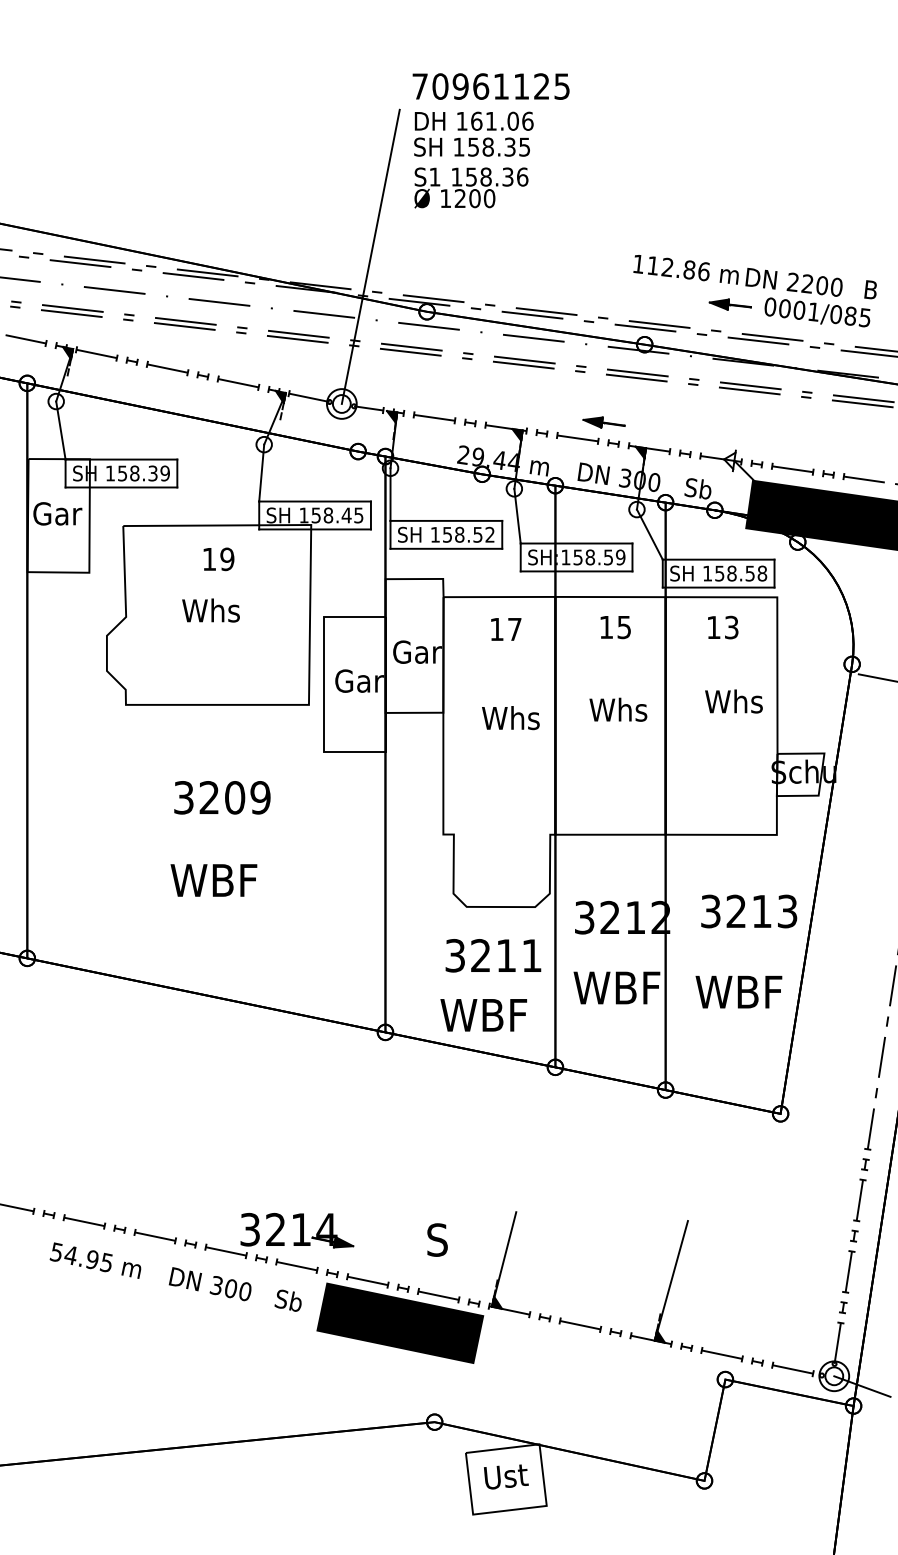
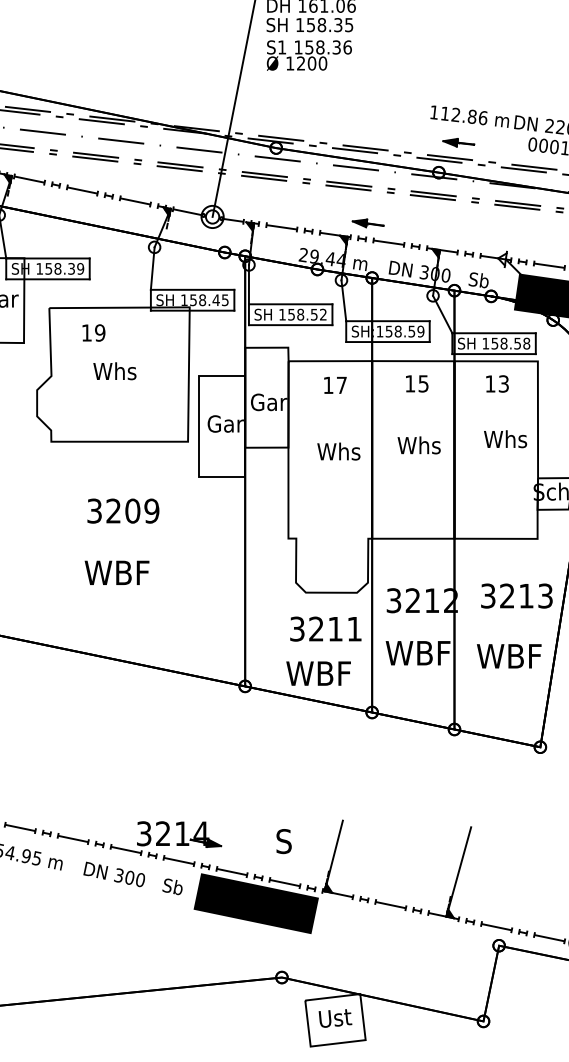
part: (729, 304) -> (458, 142), moved
part: (603, 422) -> (367, 223), moved
text: (218, 559) -> (93, 333), moved

